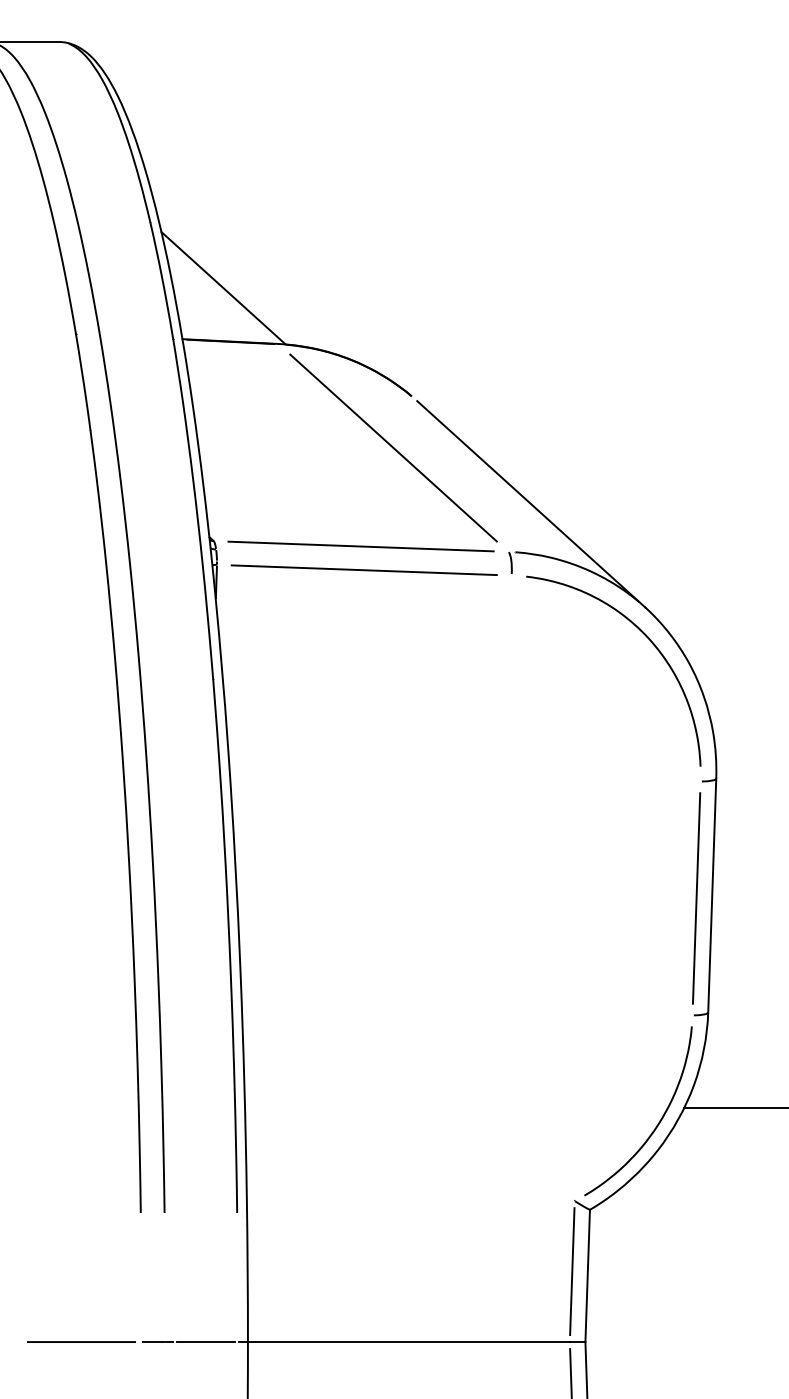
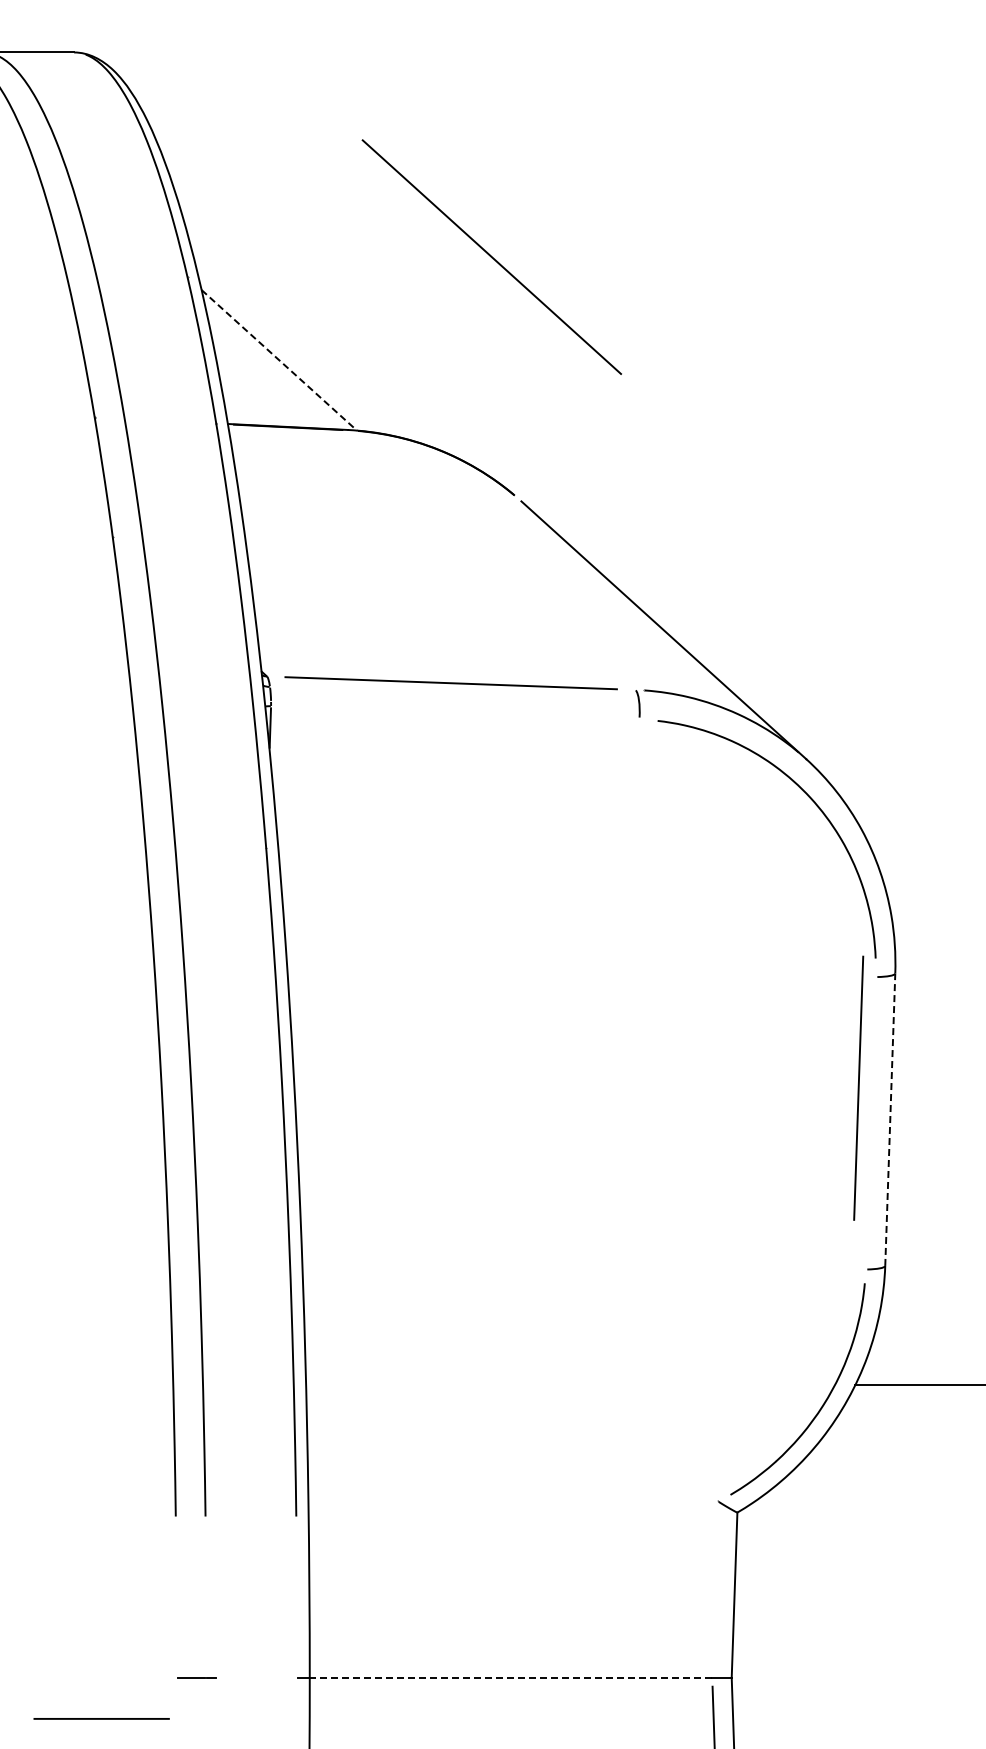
line: (223, 288) -> (279, 360), solid -> dashed
line: (393, 447) -> (491, 256), moved
line: (363, 569) -> (454, 712), removed
line: (712, 895) -> (890, 1119), solid -> dashed
line: (696, 897) -> (858, 1087), moved
line: (572, 1271) -> (715, 1589), removed
line: (81, 1341) -> (101, 1718), moved
line: (205, 1341) -> (256, 1677), removed
line: (408, 1341) -> (510, 1677), solid -> dashed

